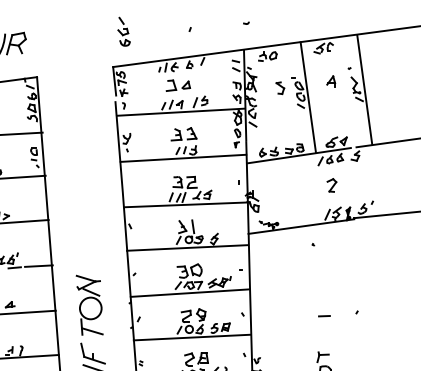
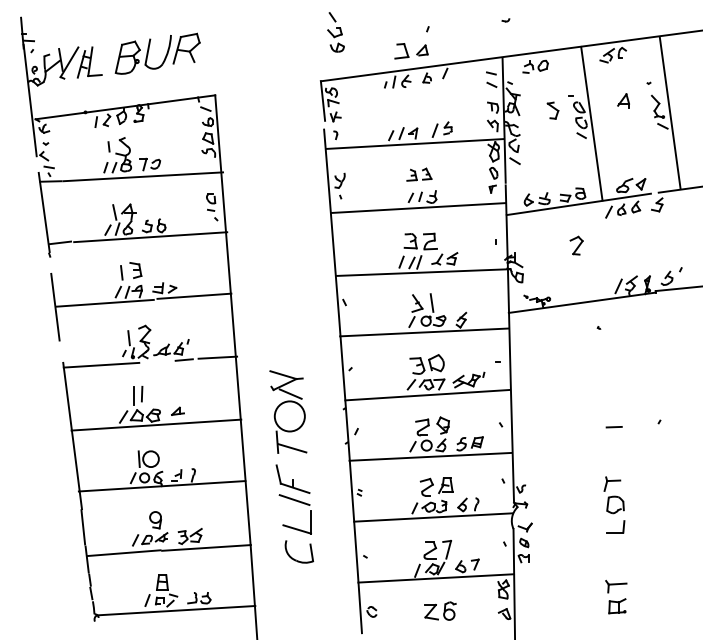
part: (178, 85) -> (411, 51), moved
part: (184, 134) -> (419, 174), size x0.7
part: (331, 185) -> (576, 245), moved

